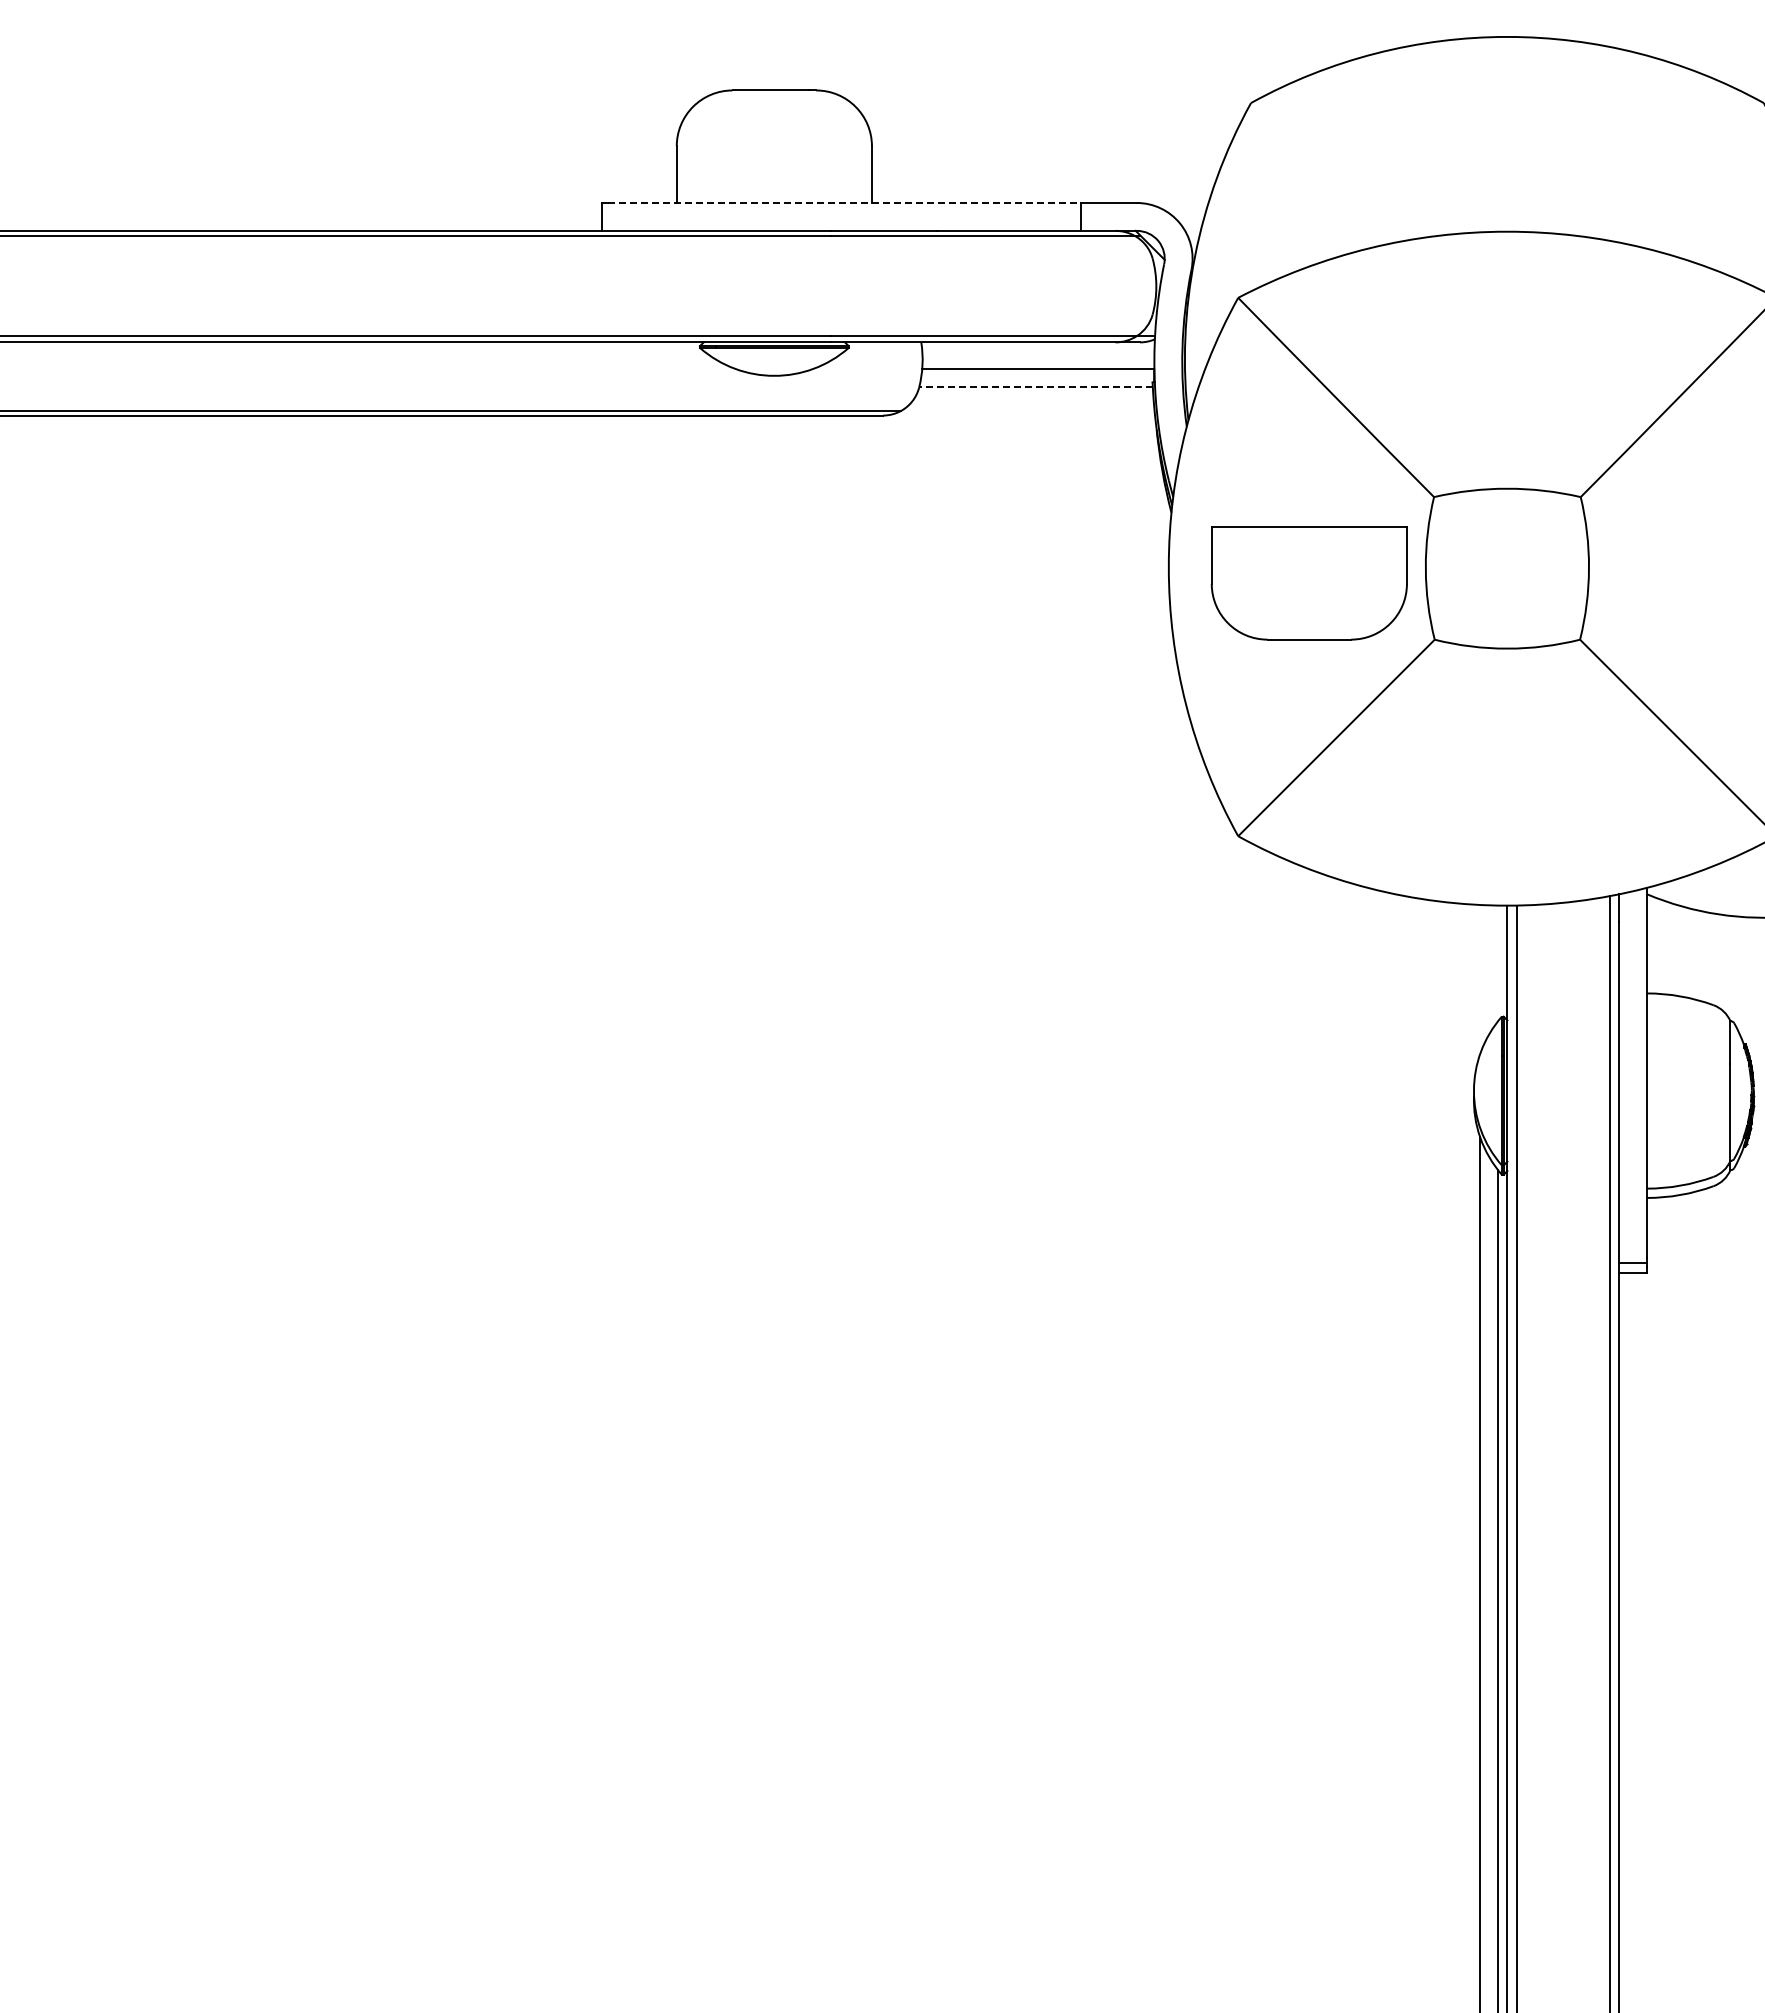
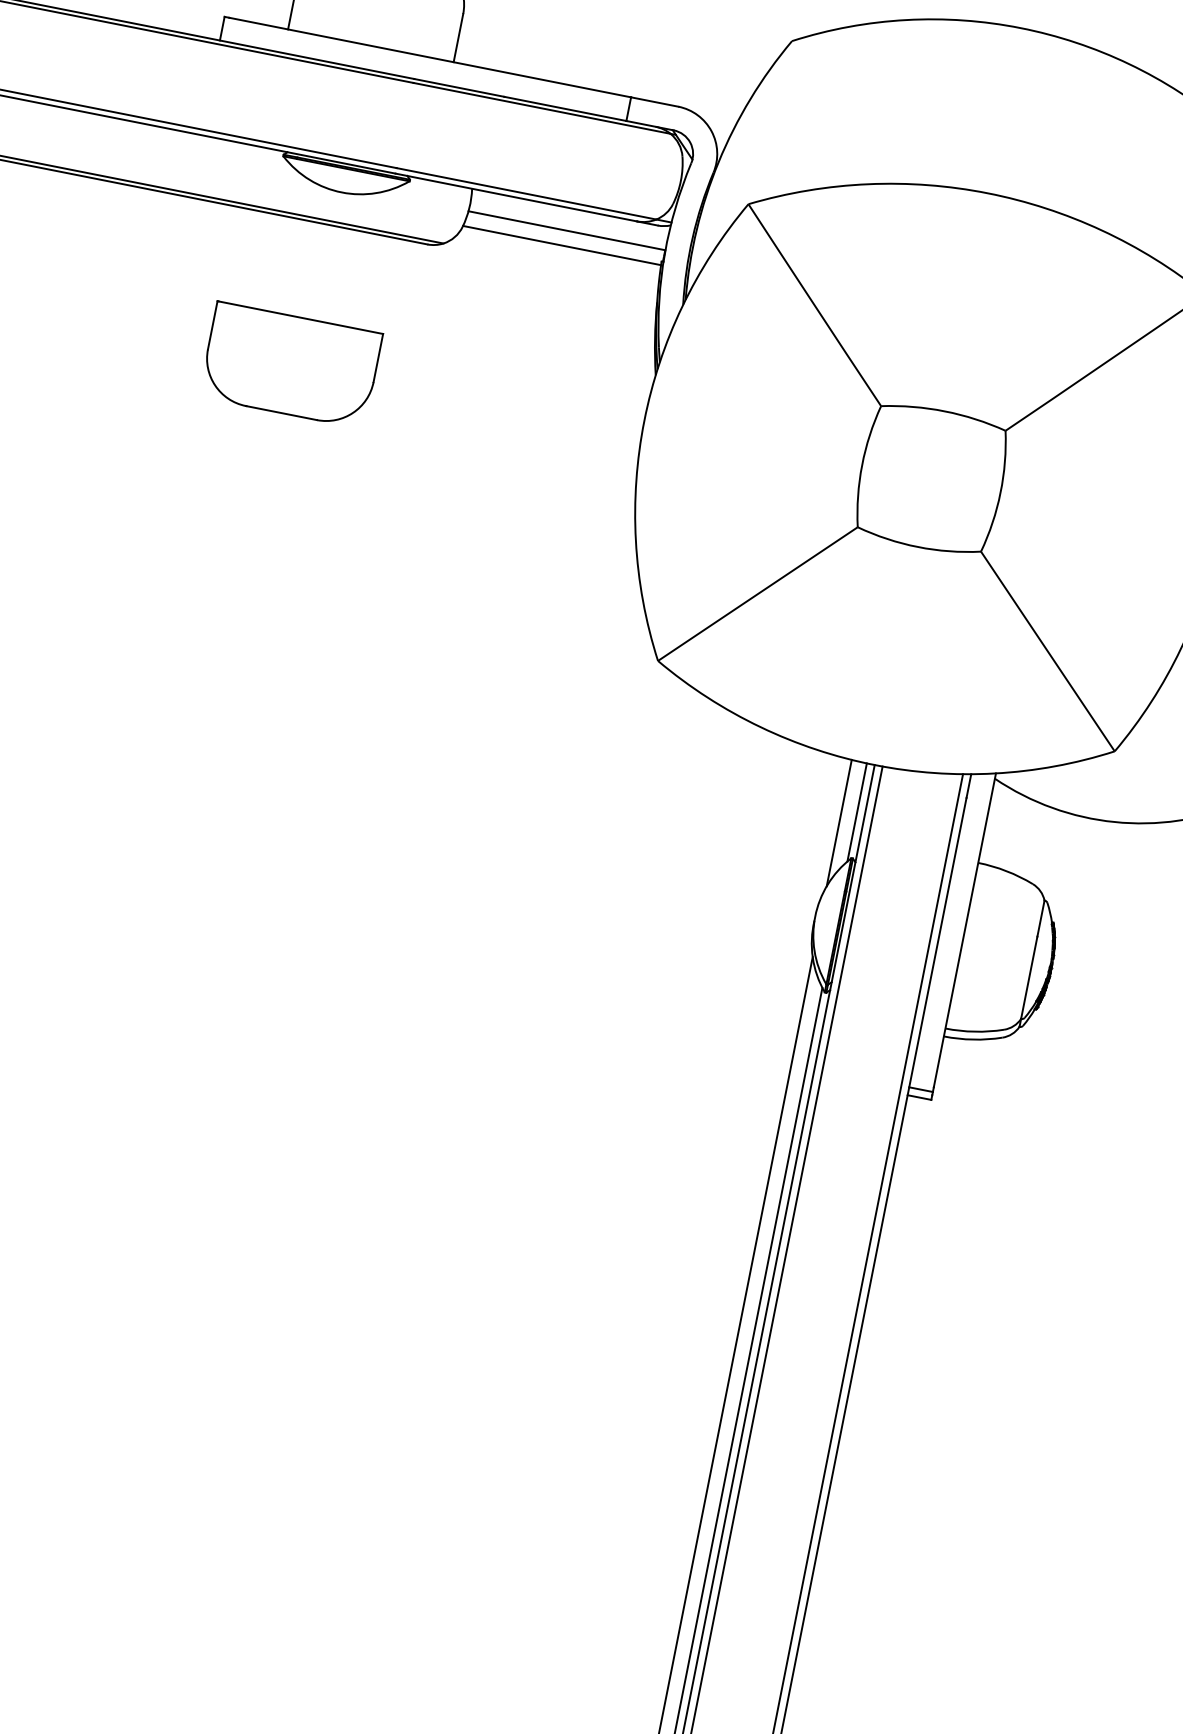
line: (844, 202) -> (430, 57), dashed -> solid
line: (1036, 386) -> (562, 245), dashed -> solid
part: (1308, 583) -> (290, 365), moved
line: (1498, 963) -> (857, 812), added
line: (1480, 979) -> (839, 823), added

